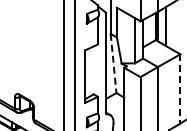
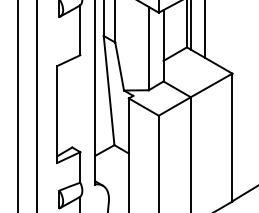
line: (113, 63) -> (108, 90), dashed -> solid
line: (180, 89) -> (232, 138), dashed -> solid

